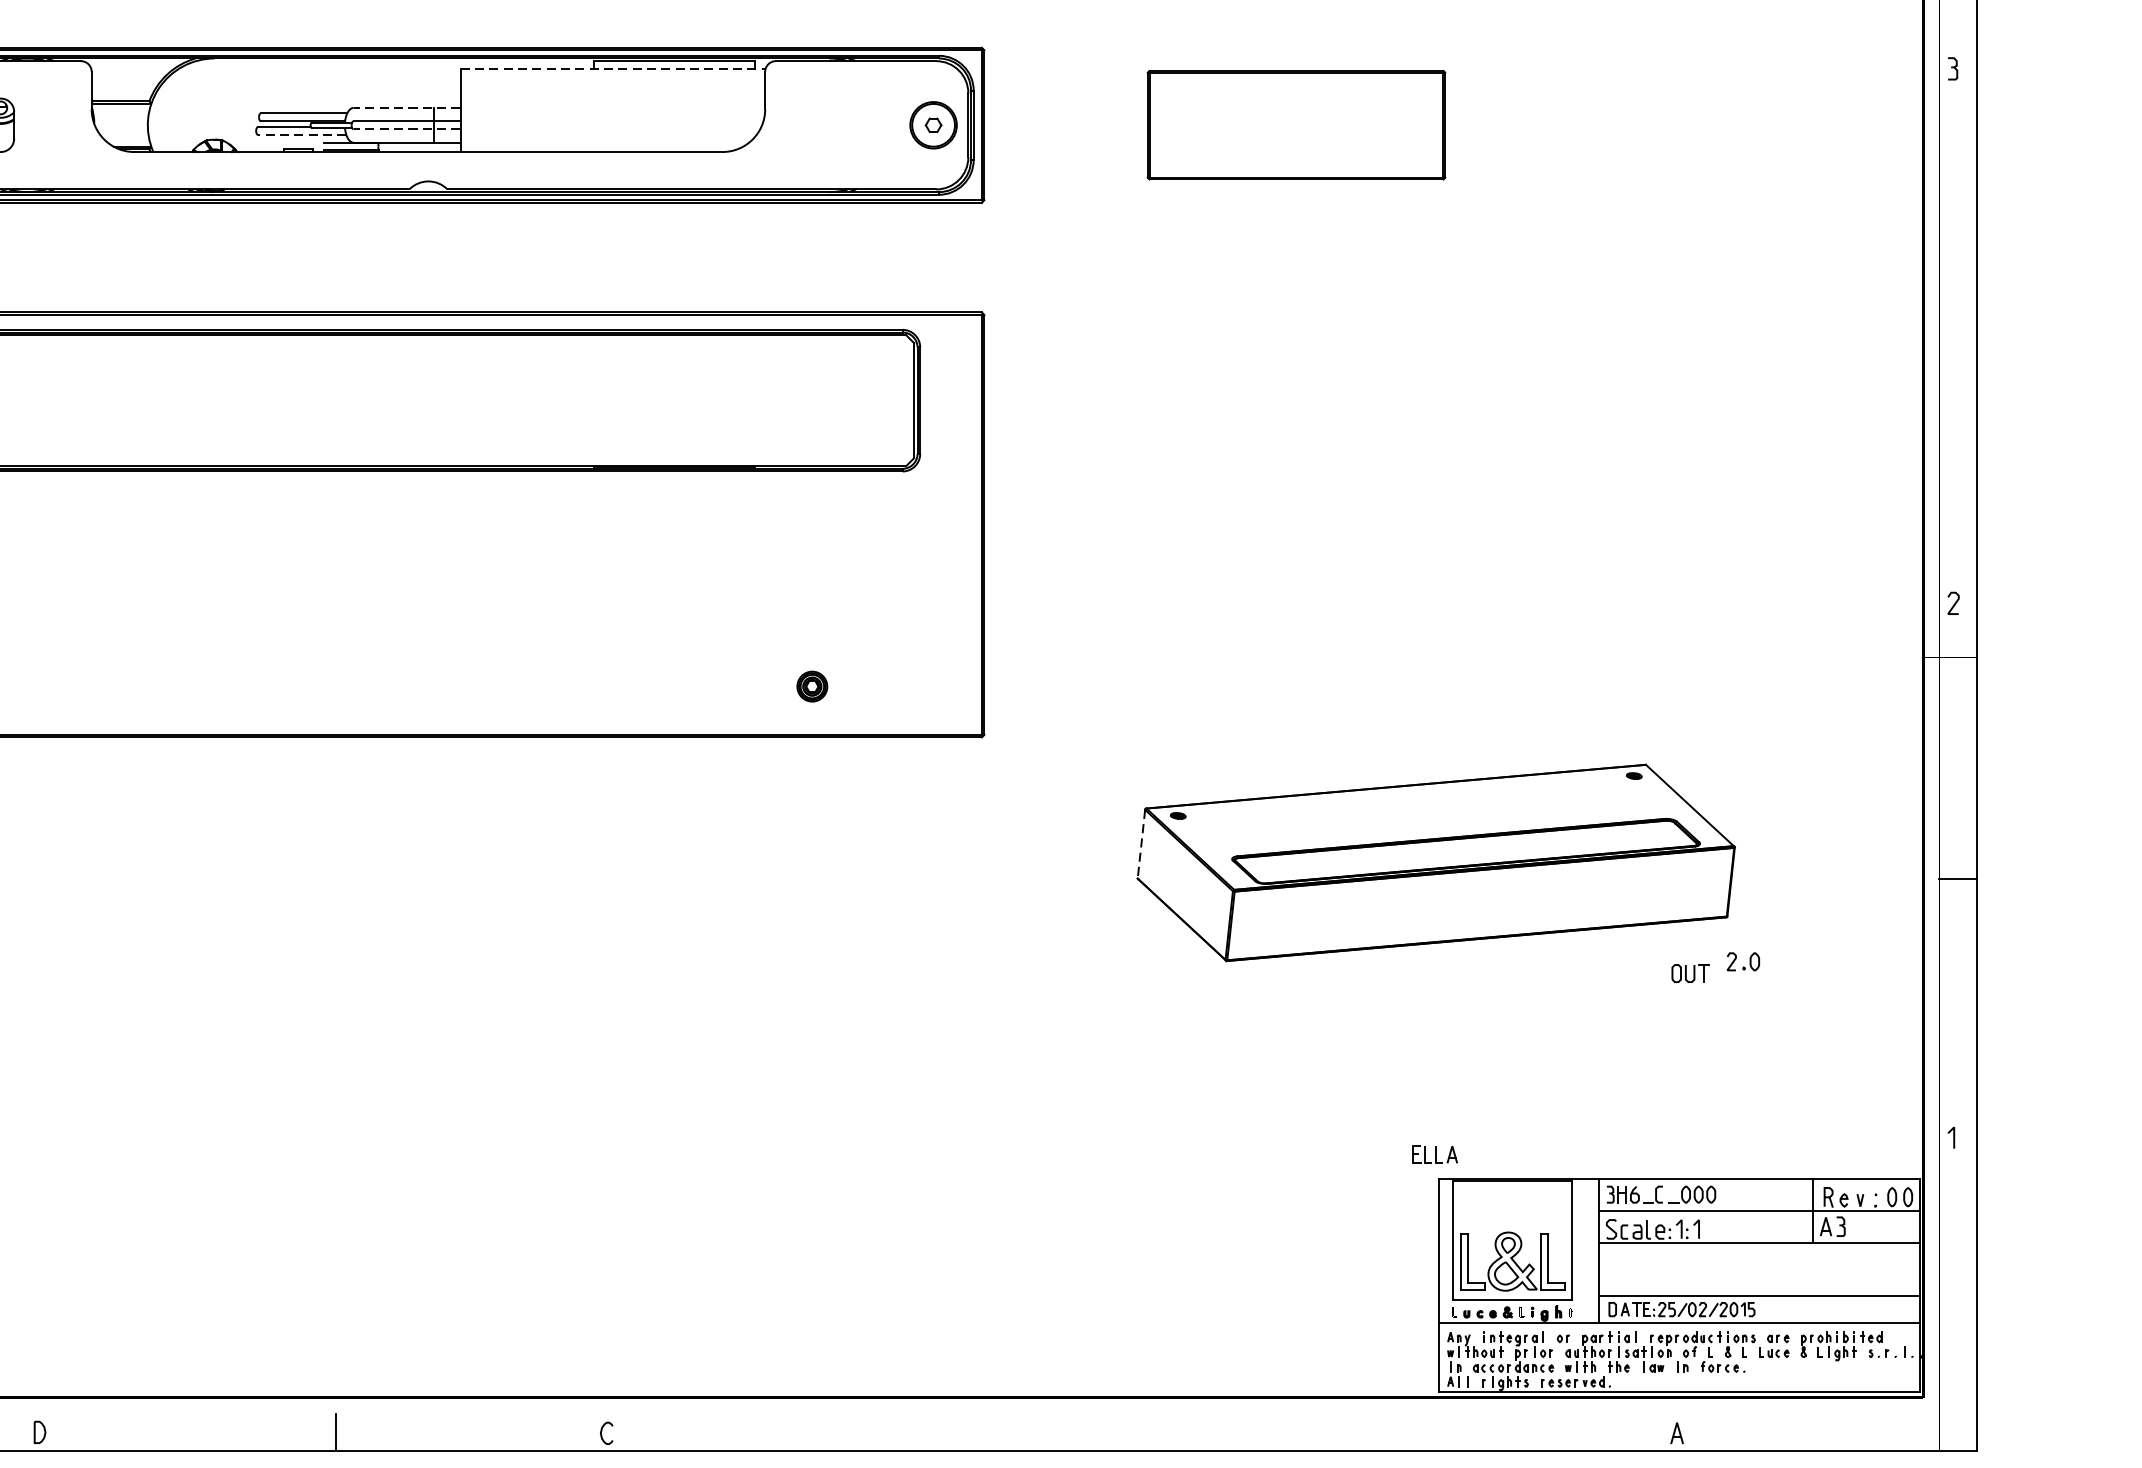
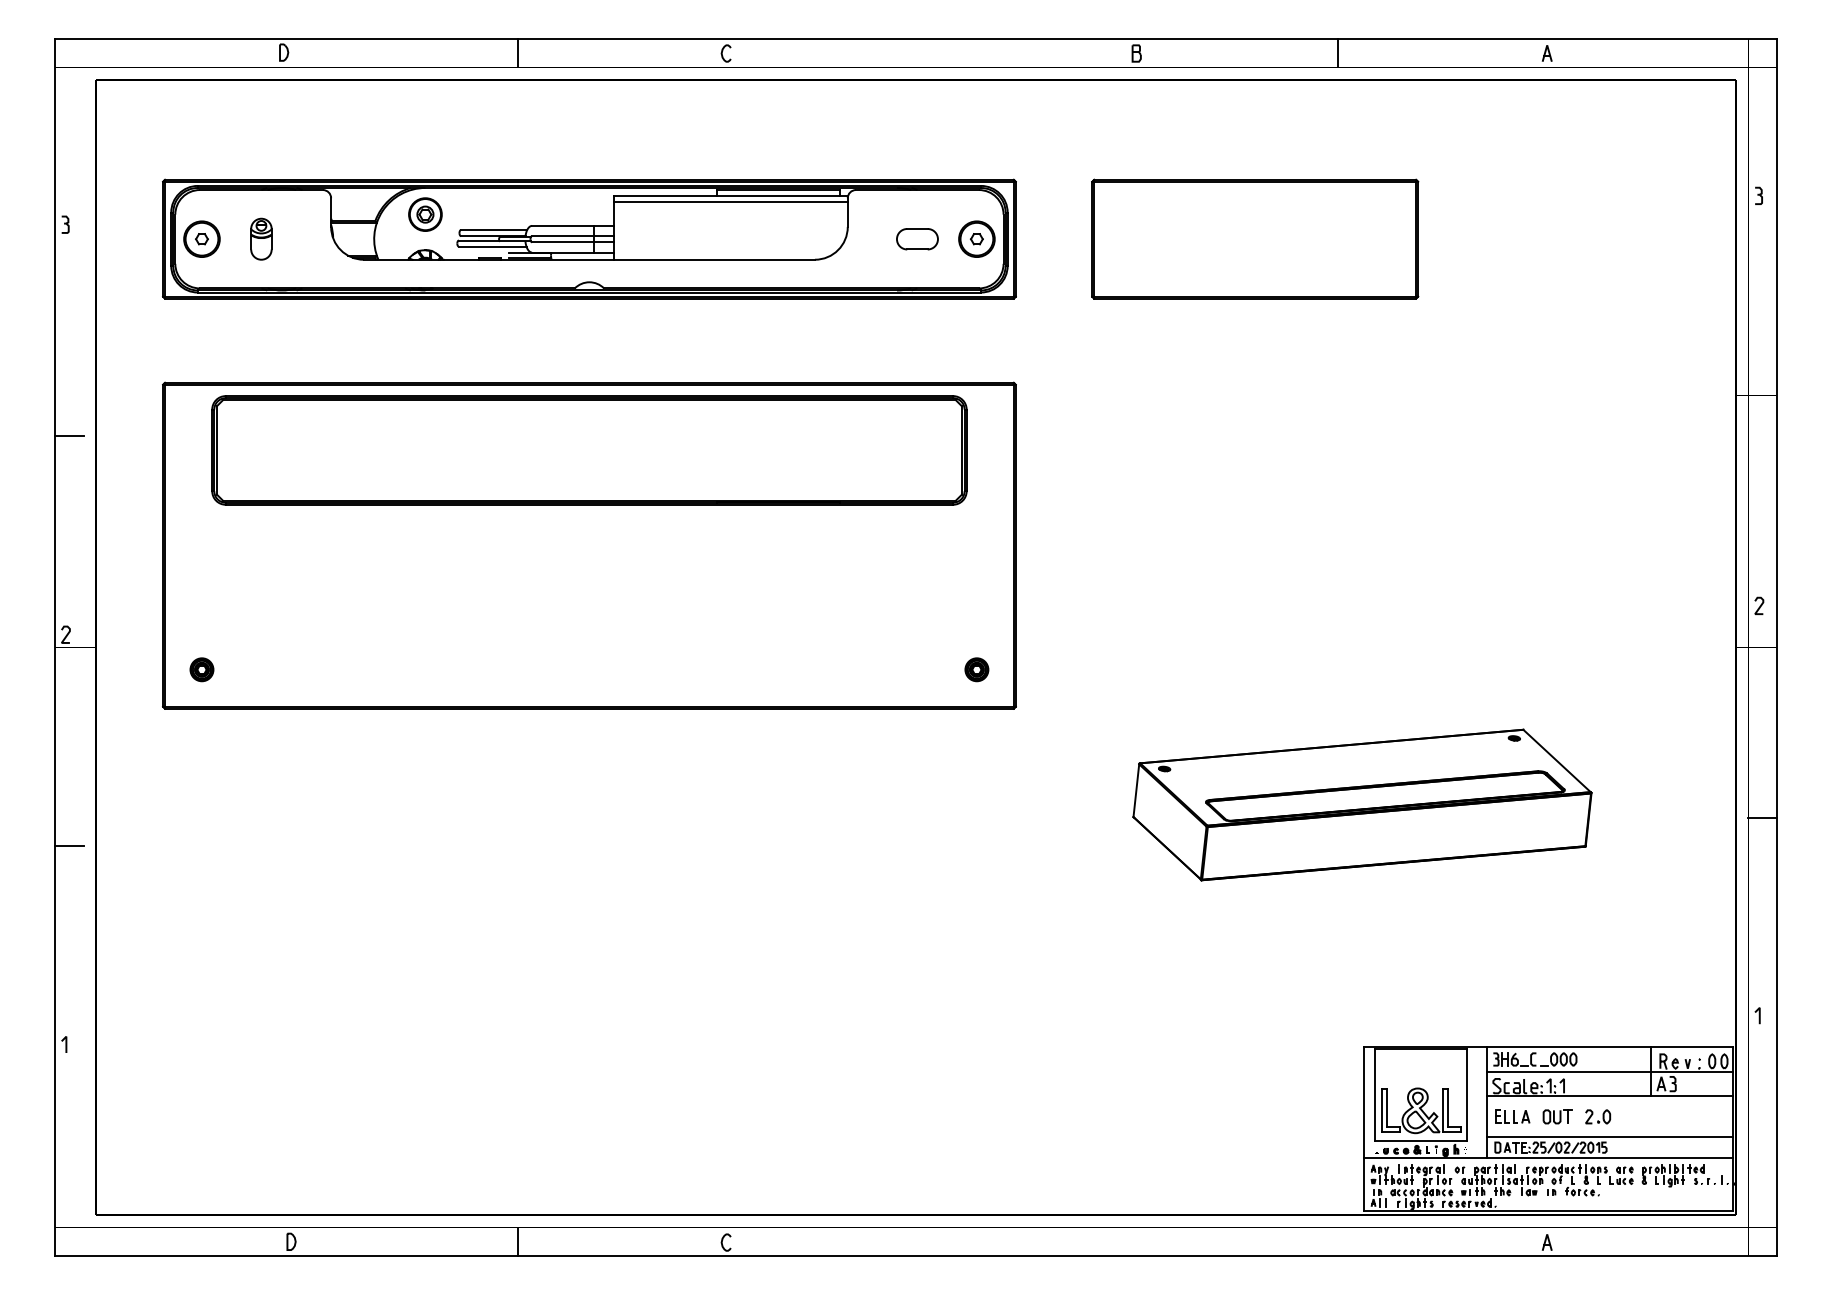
line: (613, 69) -> (731, 196), dashed -> solid
line: (612, 77) -> (730, 202), added
part: (214, 93) -> (425, 214), added
line: (406, 107) -> (572, 225), dashed -> solid
part: (1296, 124) -> (1255, 238), size x1.43
part: (856, 125) -> (917, 239), added
line: (406, 129) -> (572, 242), dashed -> solid
line: (302, 134) -> (492, 246), dashed -> solid
part: (811, 686) -> (976, 669), moved
line: (1141, 843) -> (1136, 790), dashed -> solid
part: (1743, 961) -> (1598, 1116), moved
part: (1690, 973) -> (1557, 1116), moved
part: (1434, 1154) -> (1512, 1116), moved

